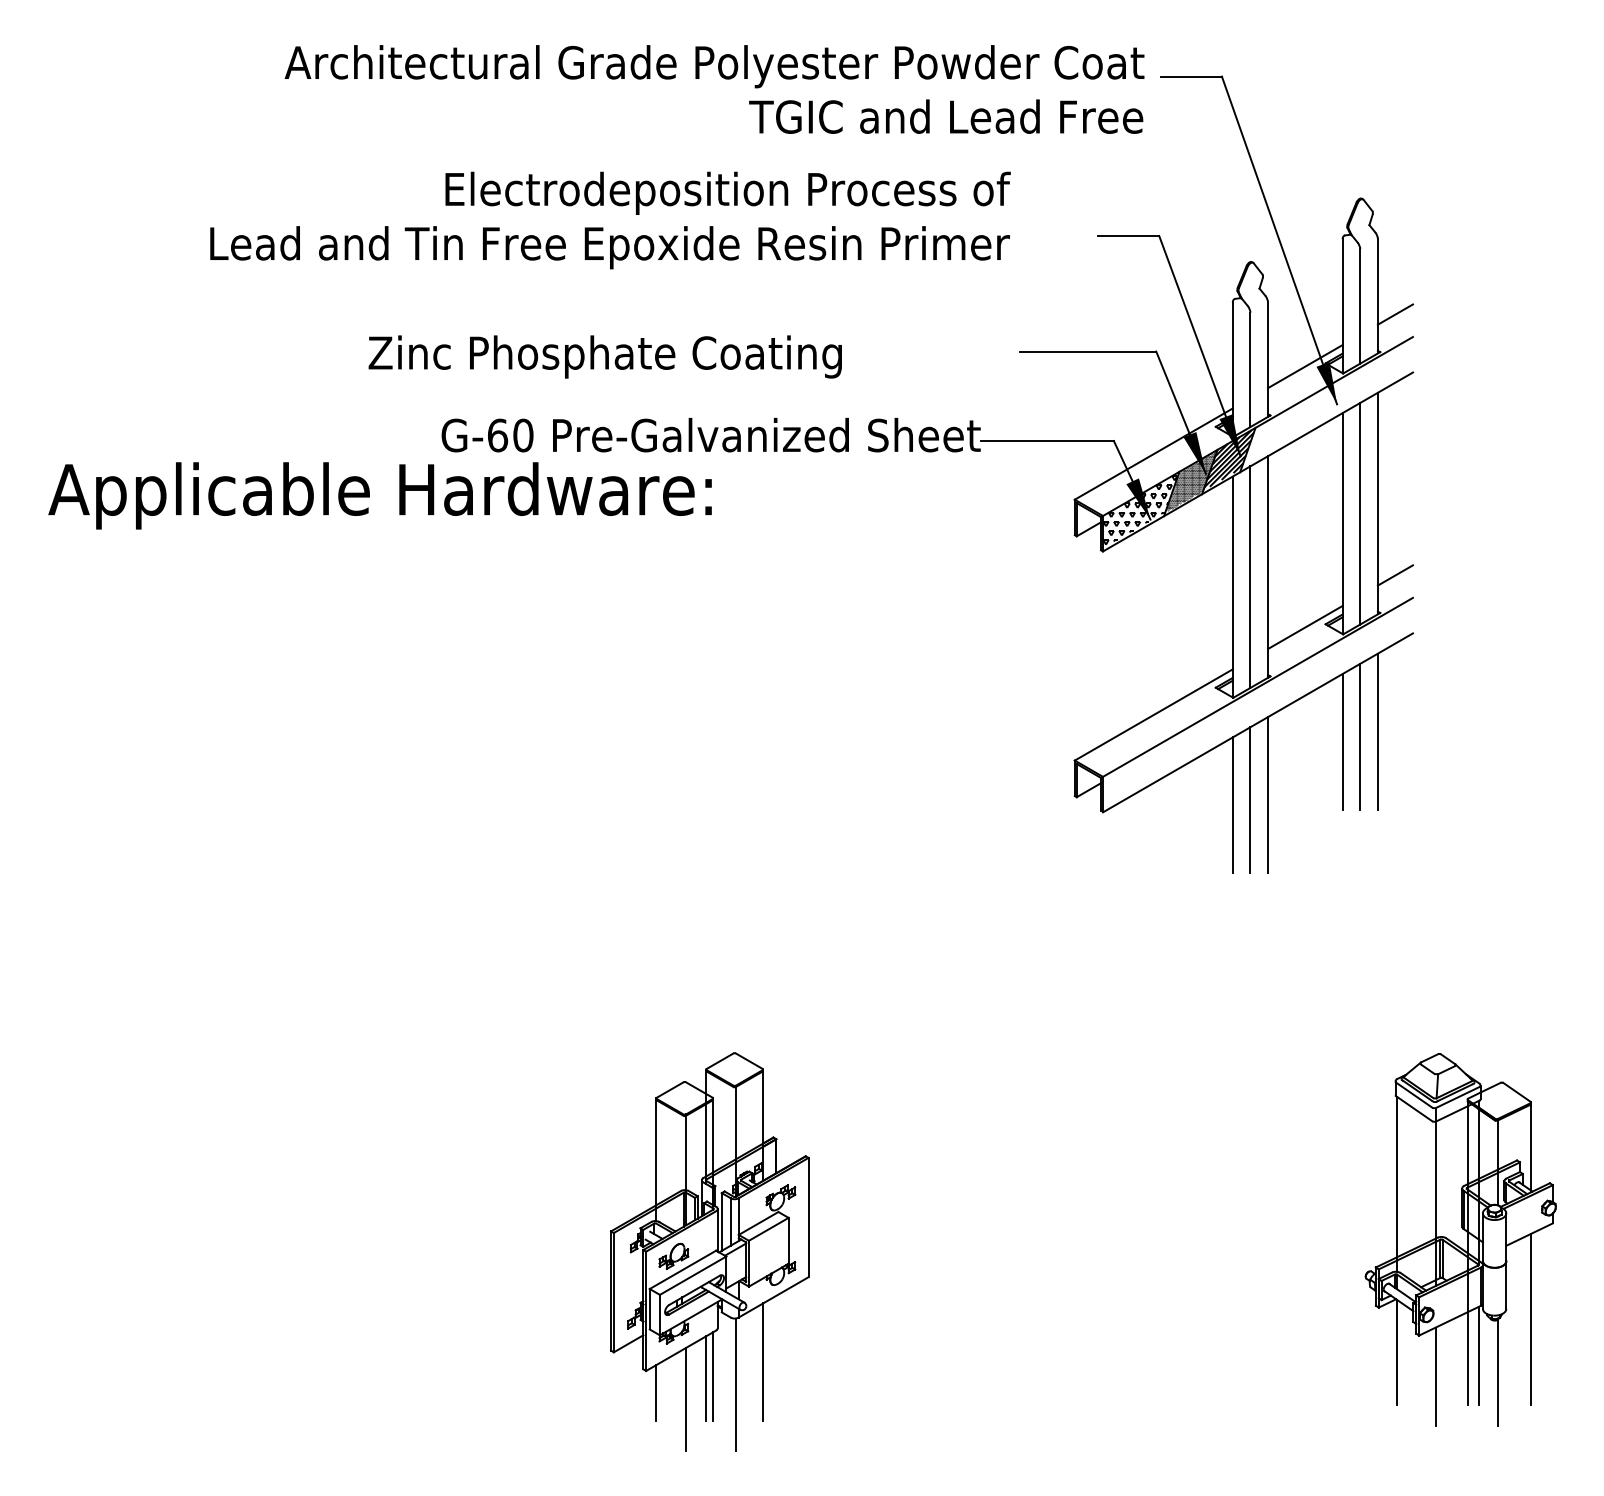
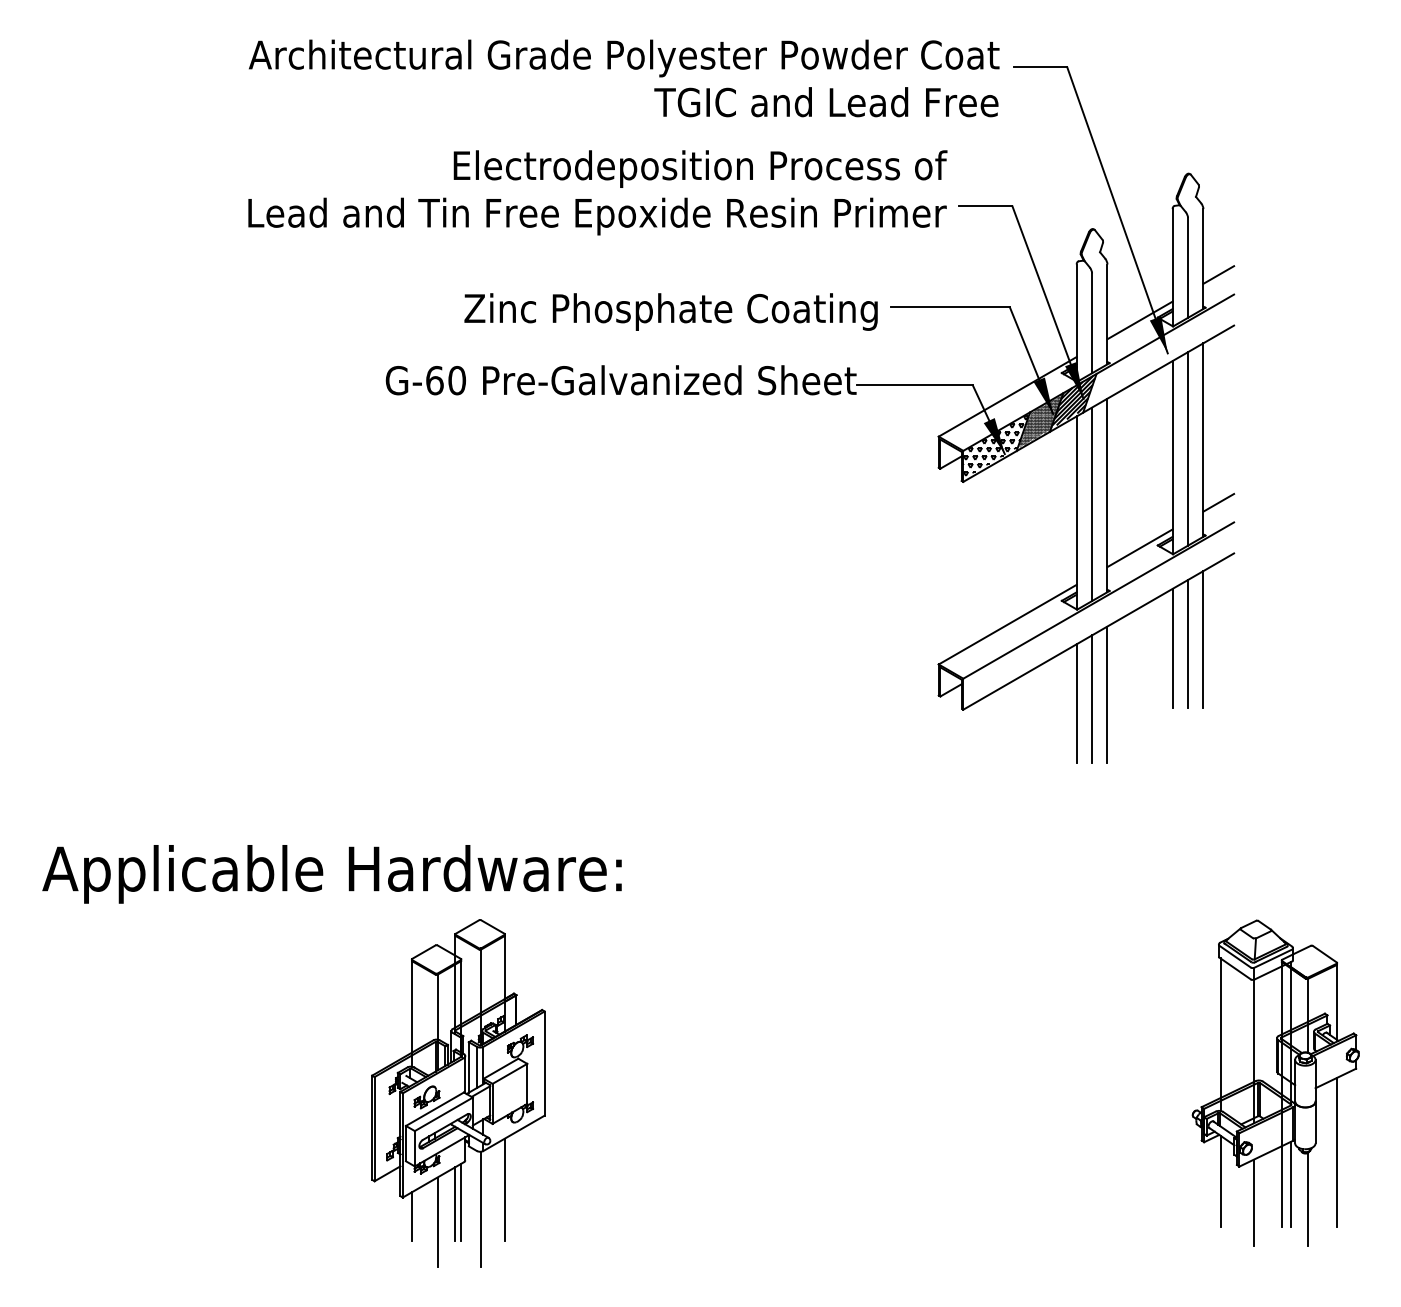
text: (610, 220) -> (597, 192), moved
text: (604, 356) -> (670, 311), moved
text: (379, 495) -> (331, 874), moved
part: (709, 1251) -> (458, 1093), moved

